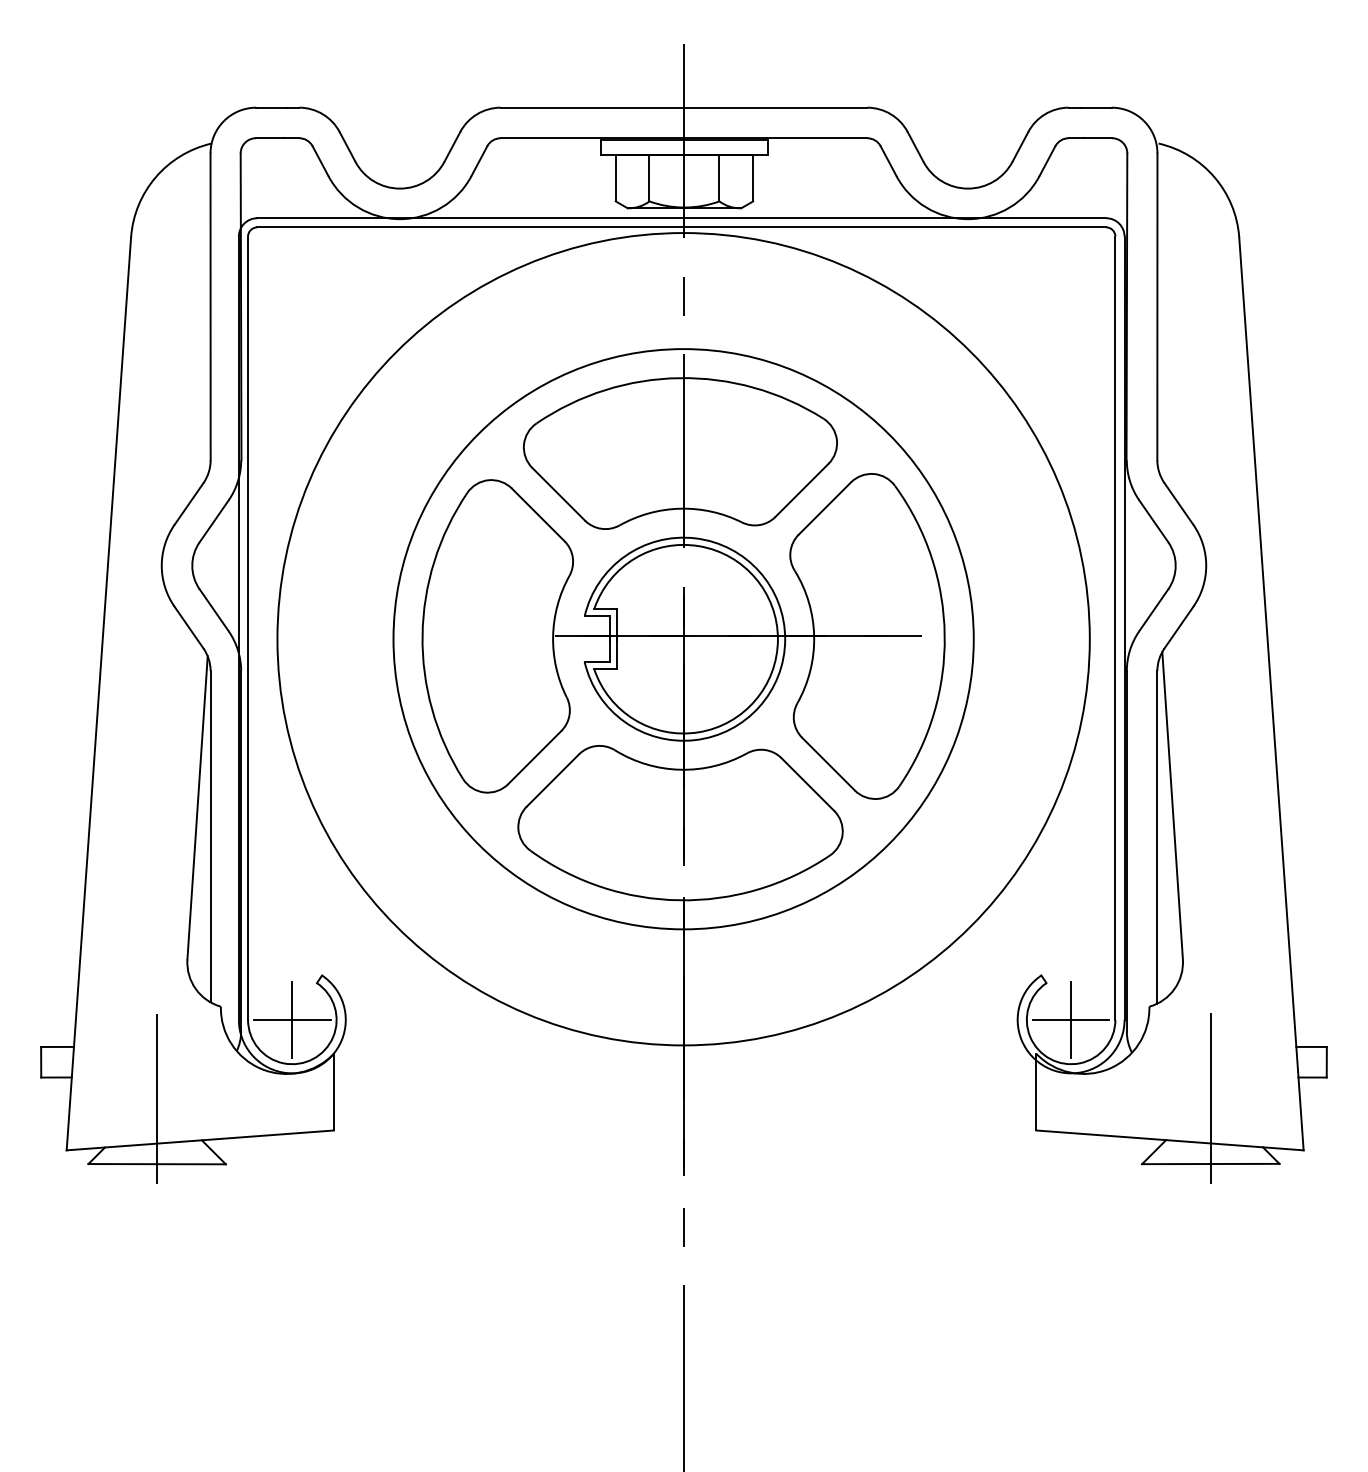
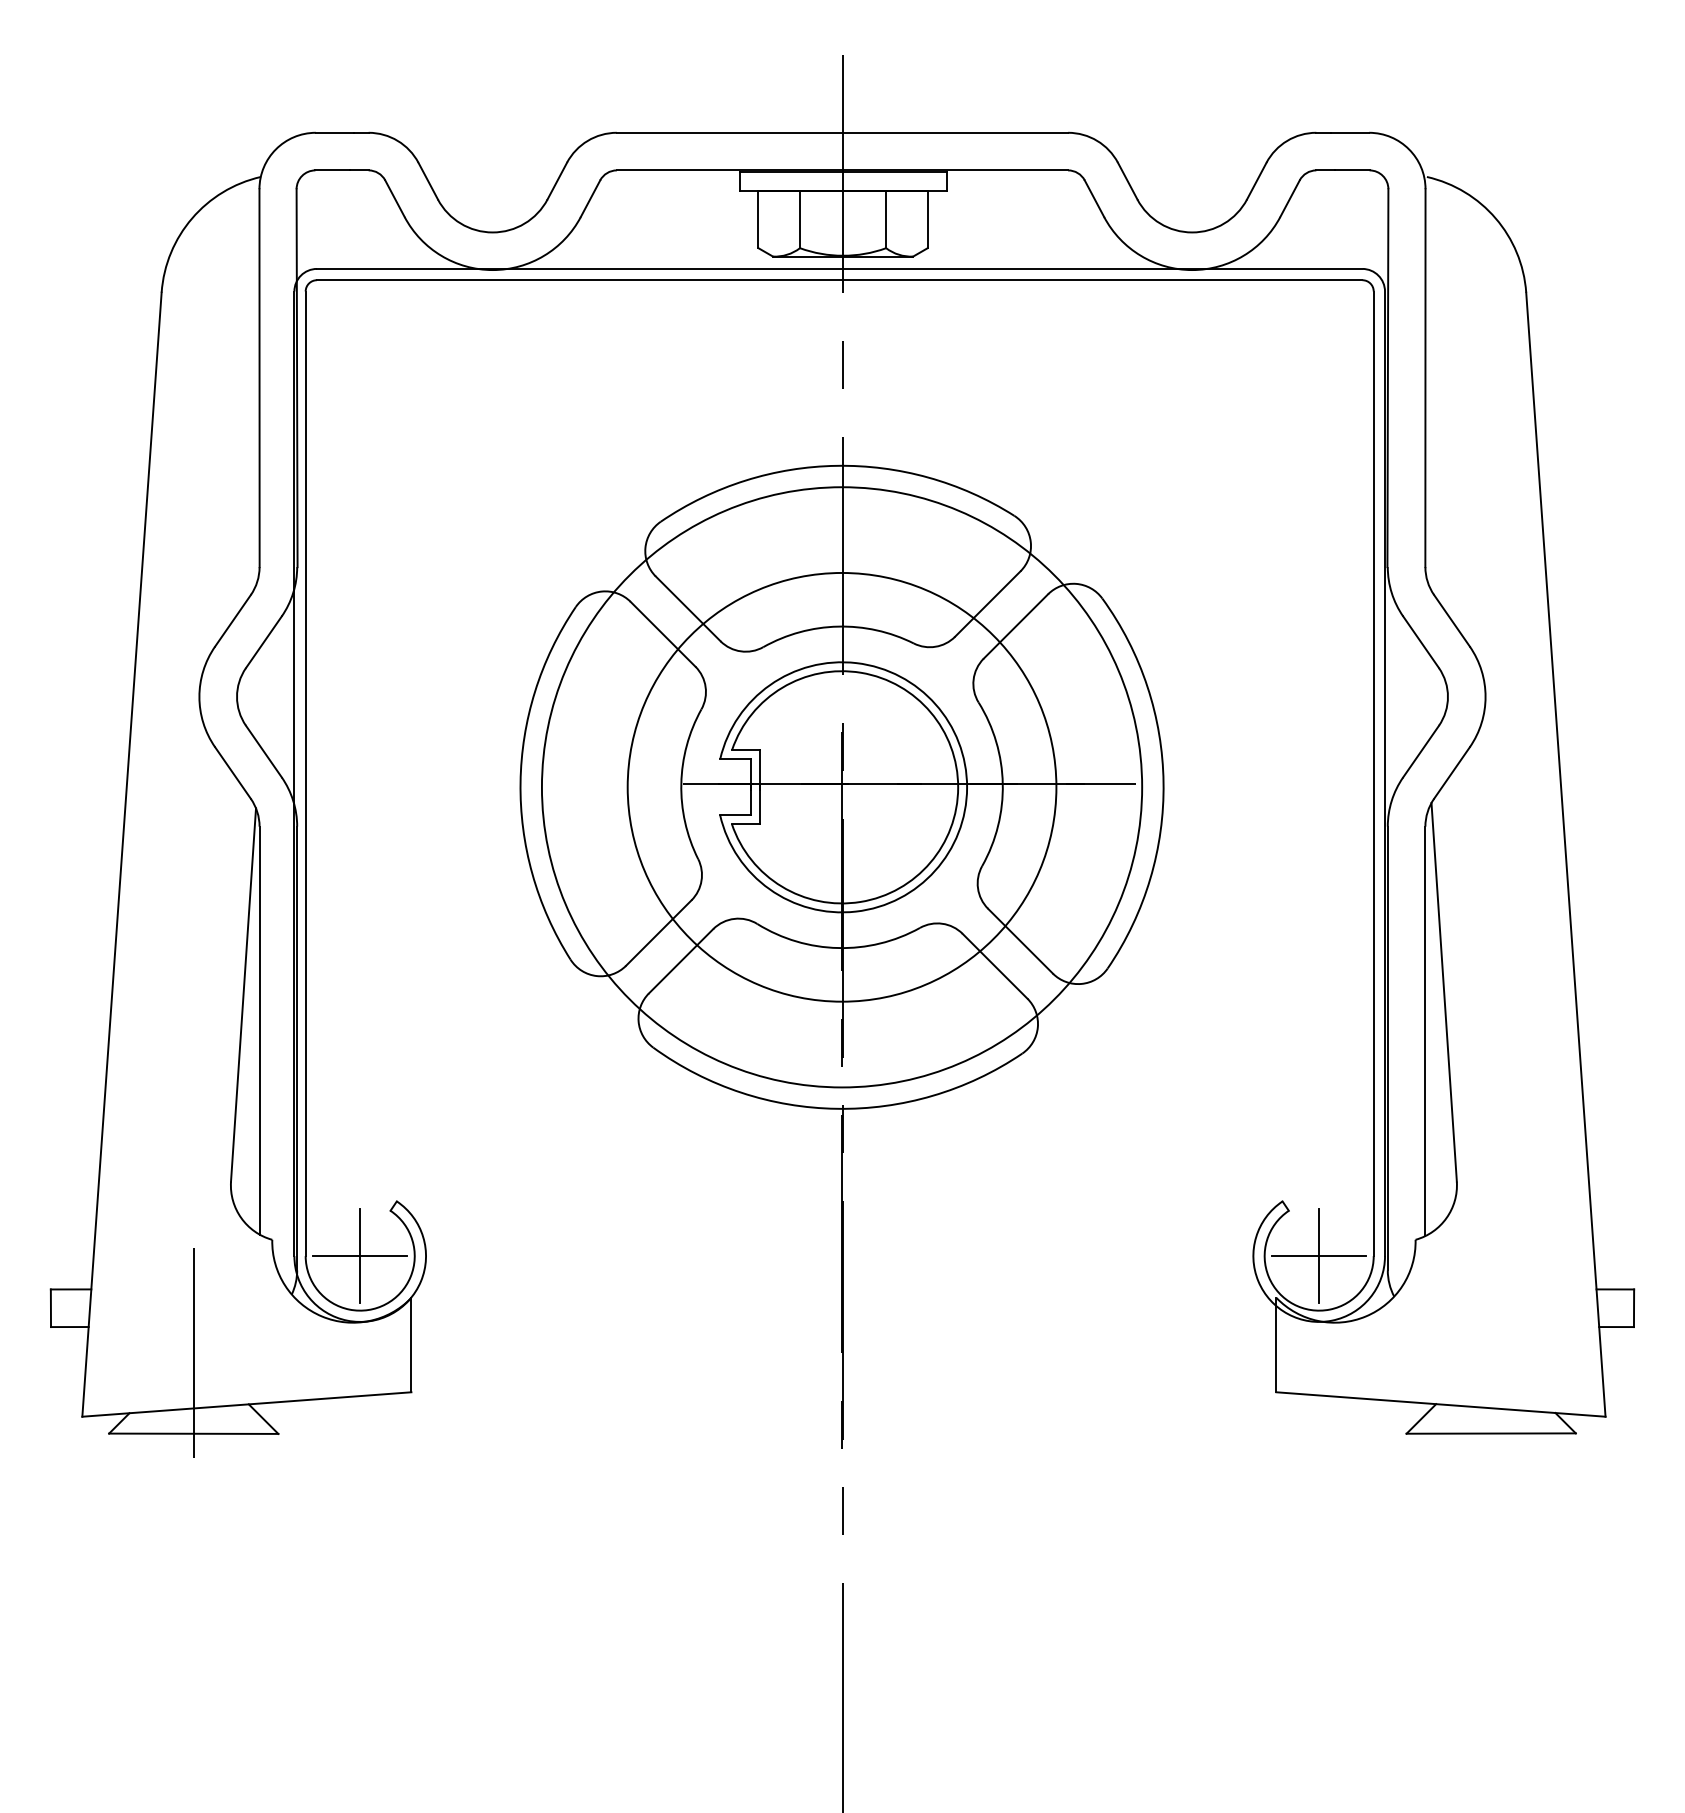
circle: (683, 639) -> (841, 787), size x0.6
circle: (683, 639) -> (841, 787), size x0.6
line: (1210, 1098) -> (1490, 1352), removed

